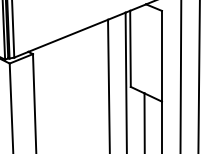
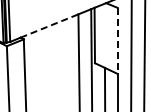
line: (68, 35) -> (49, 25), solid -> dashed
line: (161, 57) -> (117, 41), solid -> dashed

